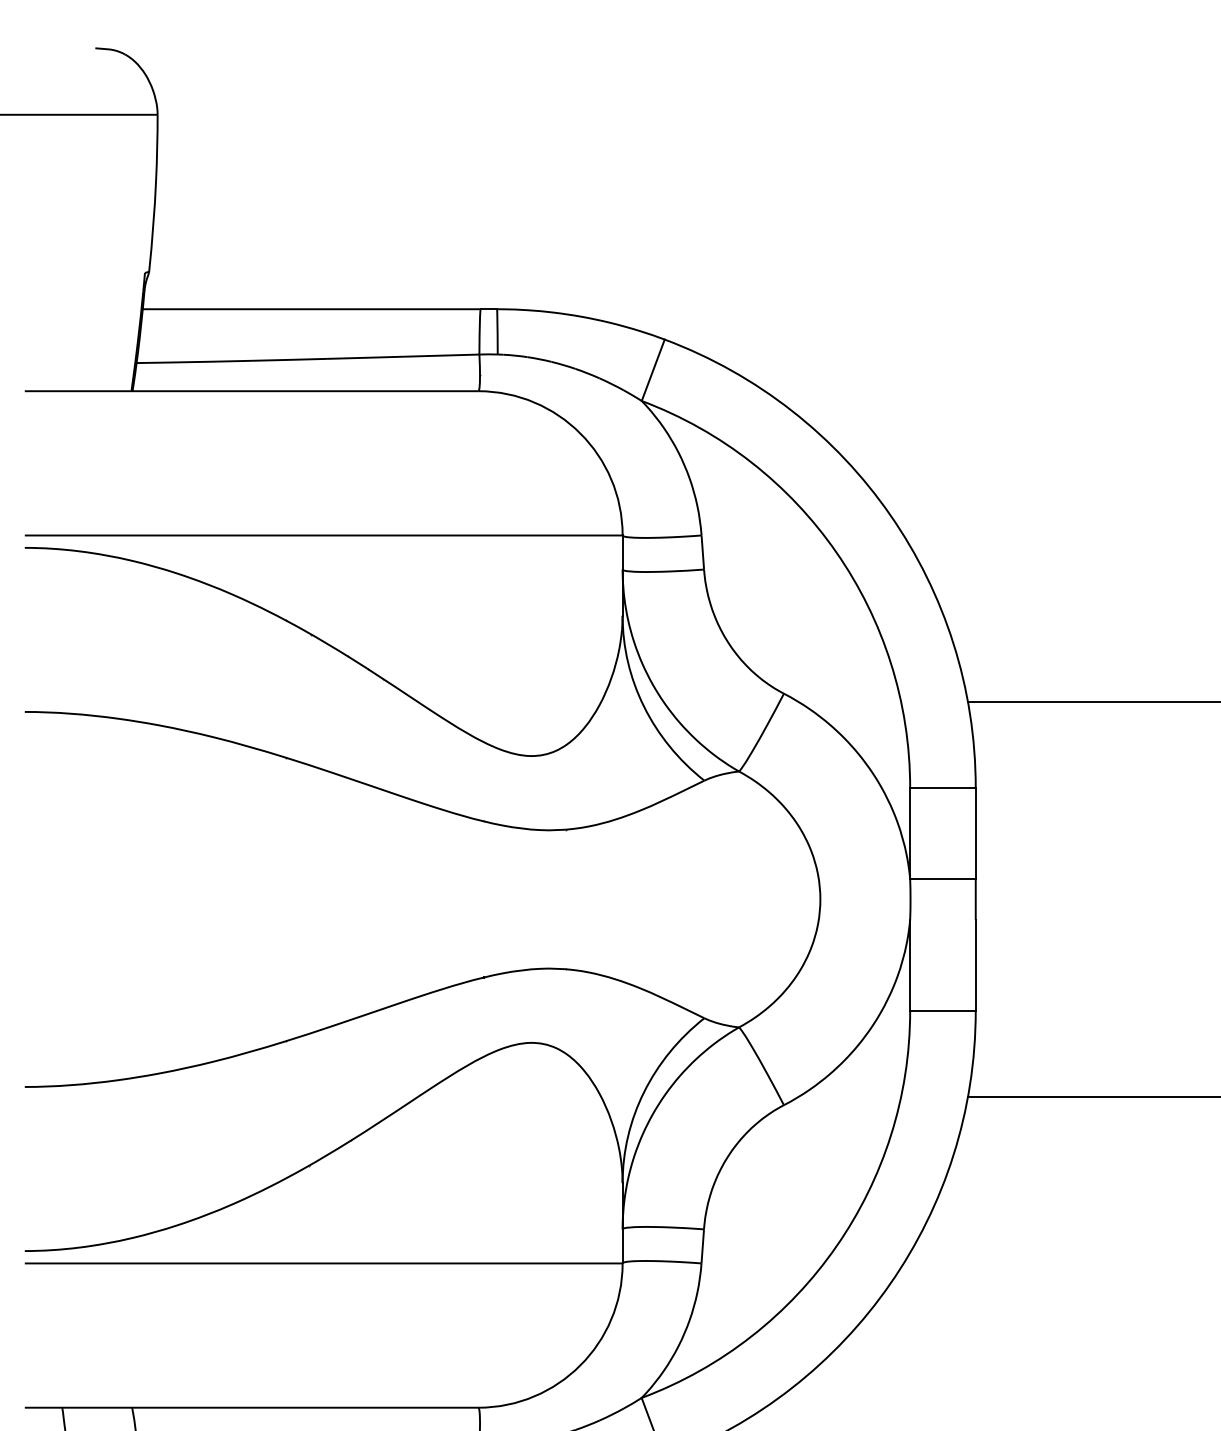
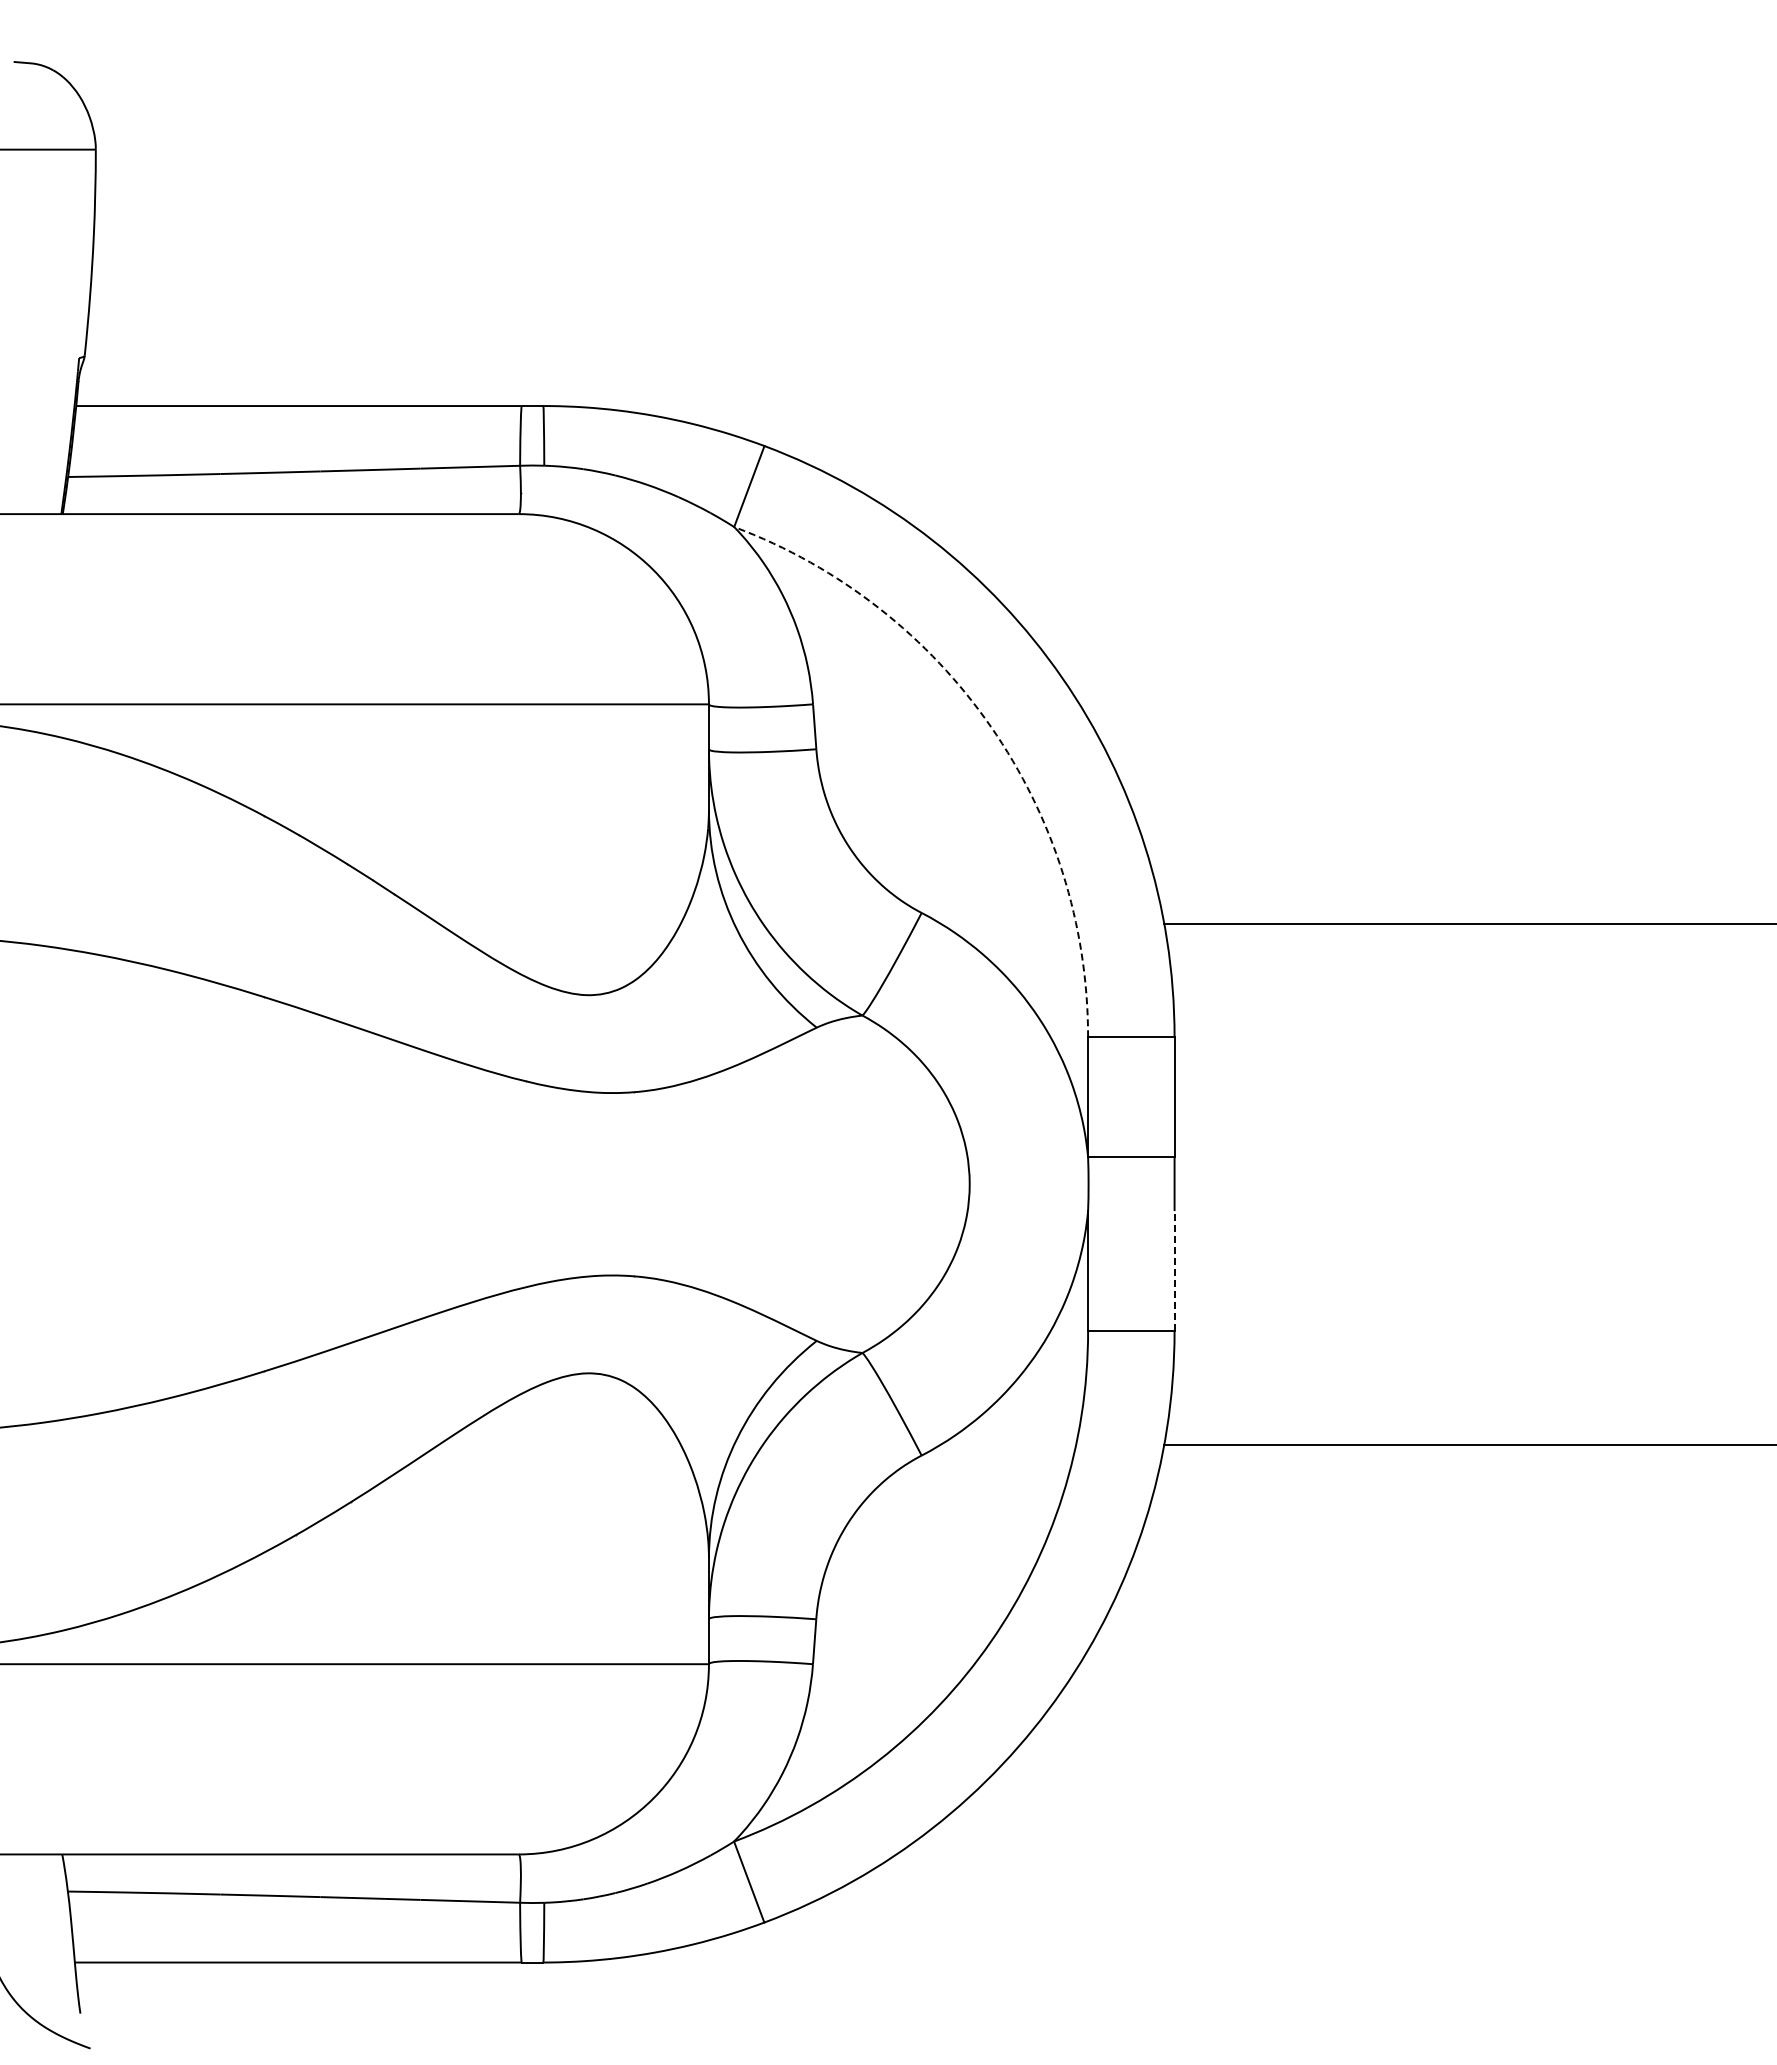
arc: (836, 552) -> (990, 726), solid -> dashed
line: (975, 964) -> (1174, 1270), solid -> dashed

